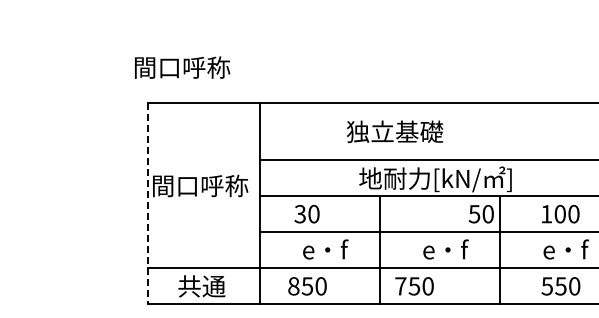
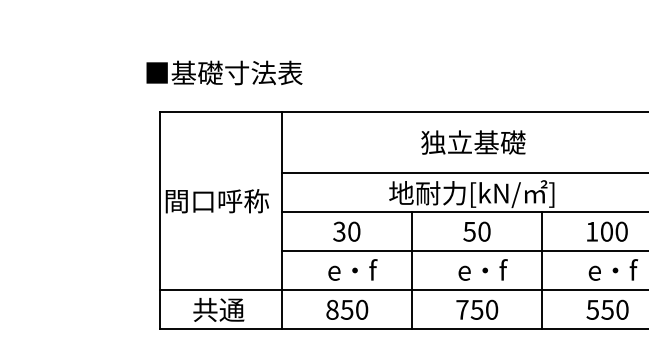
text: (207, 67) -> (224, 72), 間口呼称 -> ■基礎寸法表
text: (395, 131) -> (473, 142), moved
line: (147, 203) -> (159, 220), dashed -> solid
text: (306, 214) -> (346, 232), moved
text: (480, 214) -> (476, 232), moved
text: (307, 286) -> (347, 310), moved
text: (414, 286) -> (477, 310), moved

